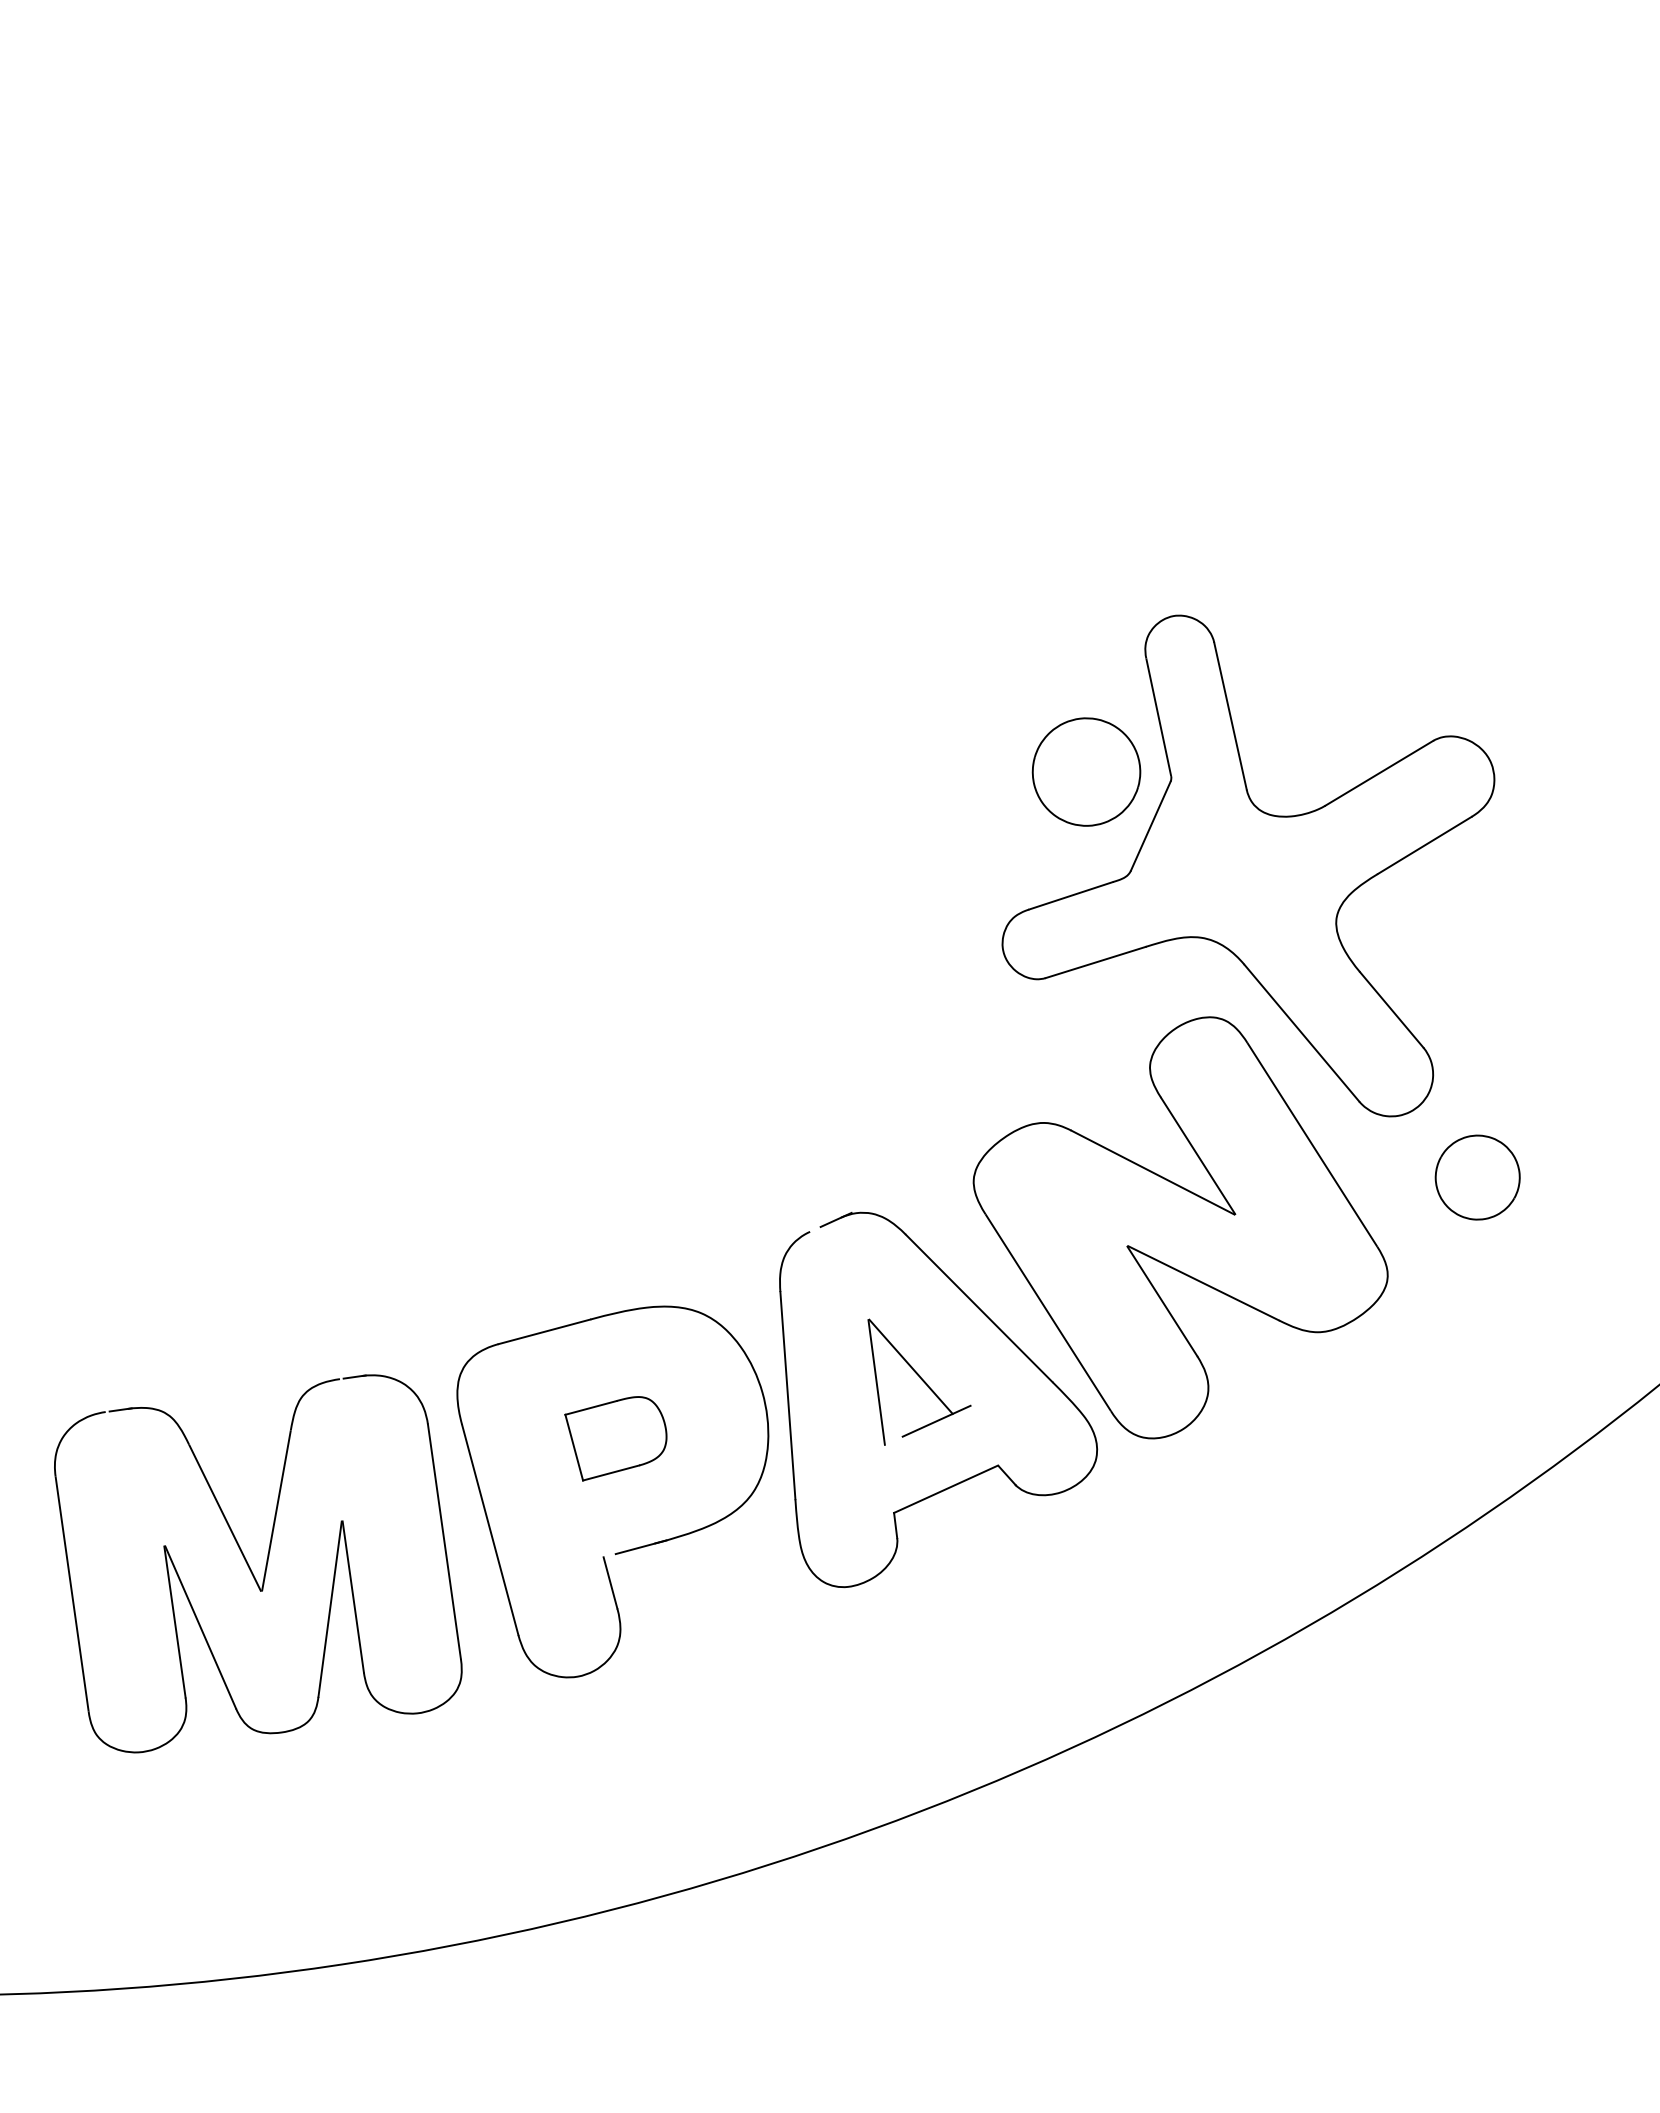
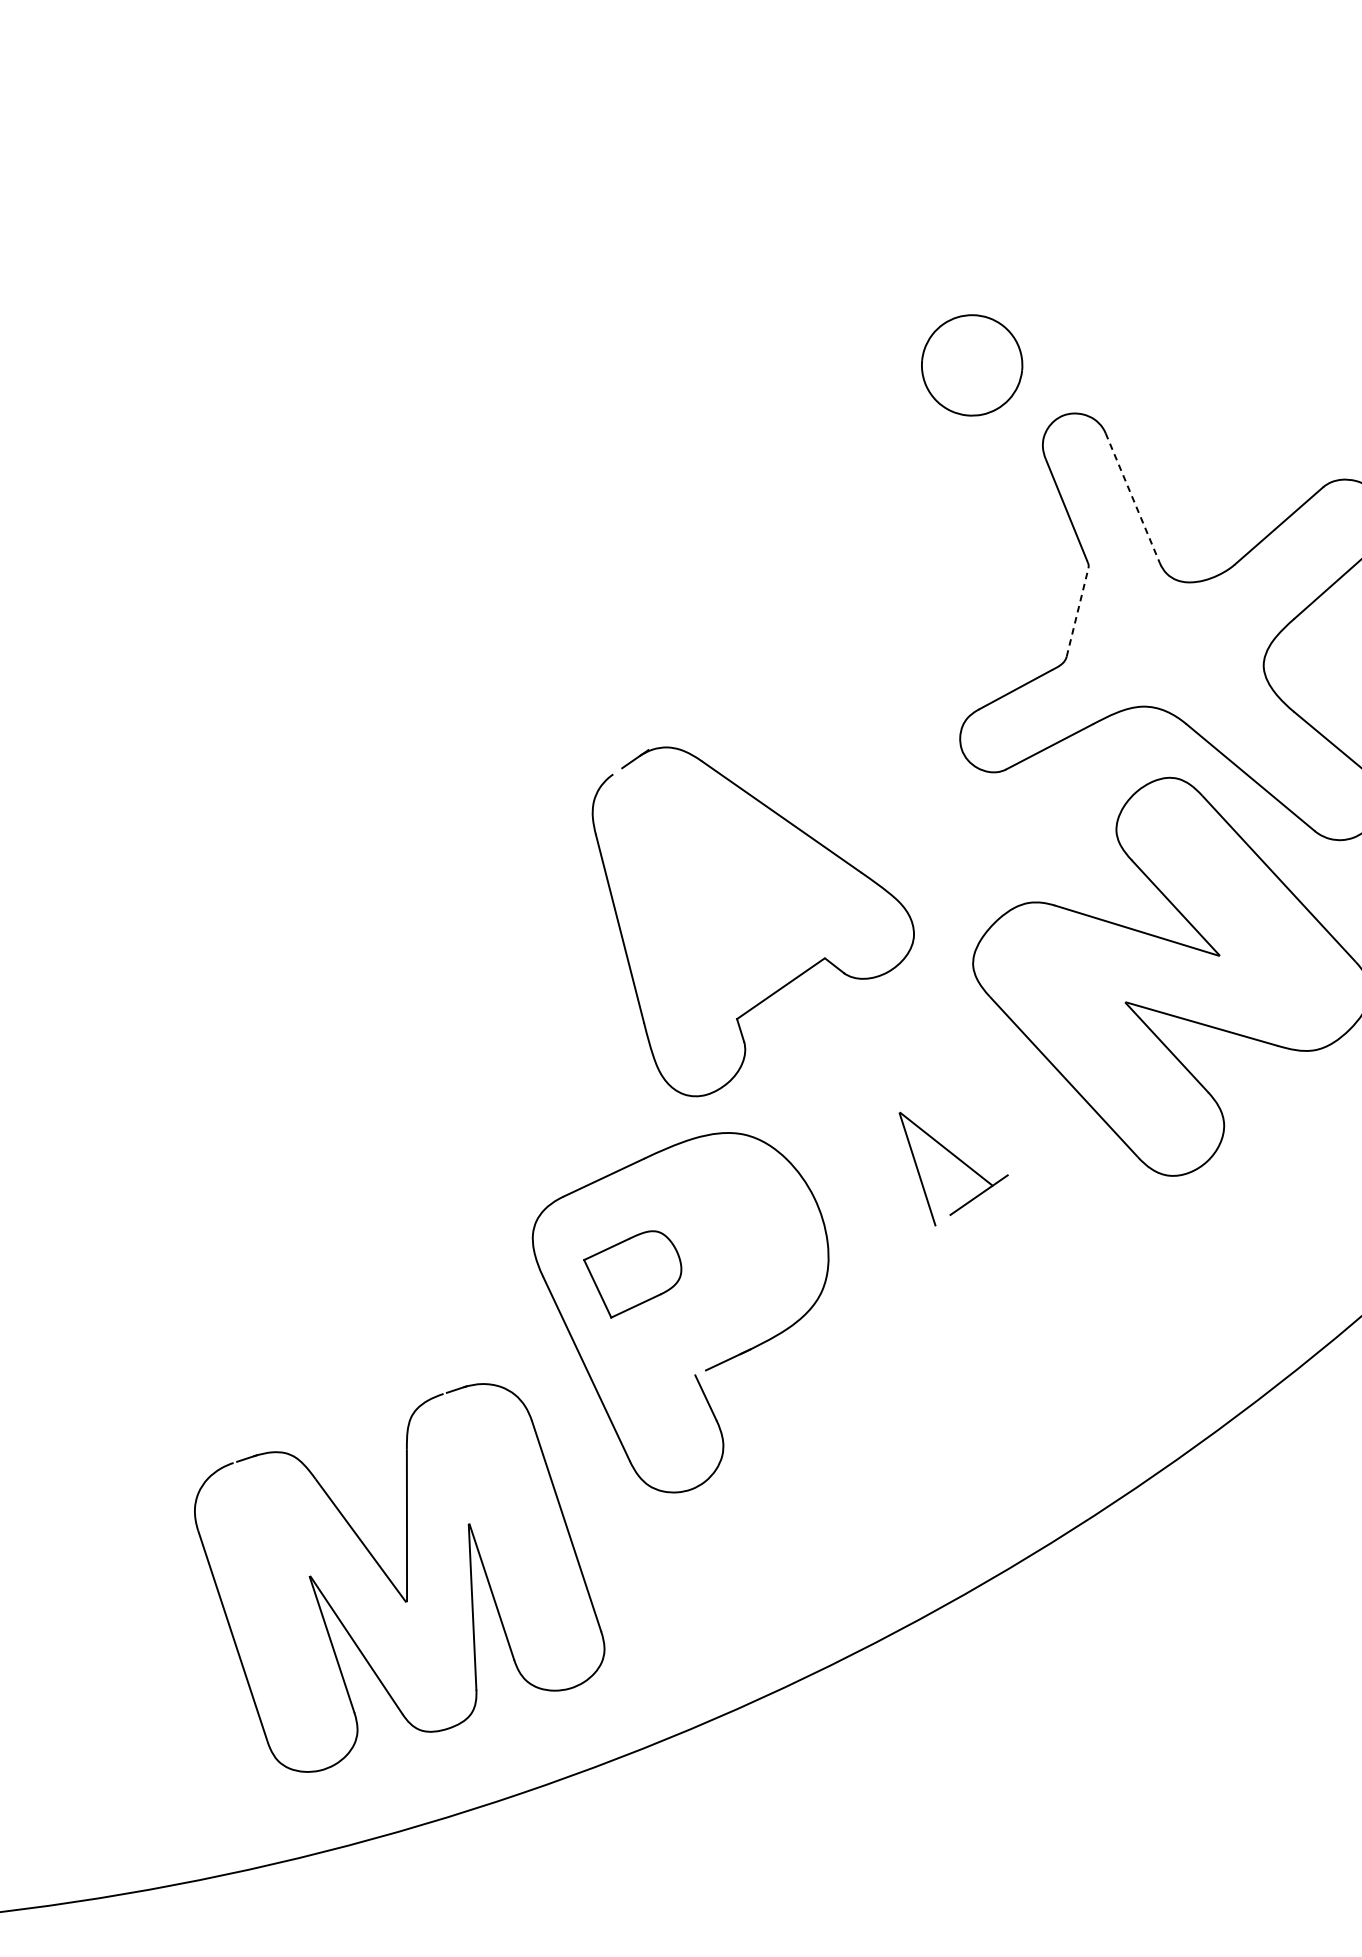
line: (1230, 716) -> (1132, 498), solid -> dashed
part: (1086, 771) -> (972, 364), moved
line: (1150, 826) -> (1077, 612), solid -> dashed
part: (615, 1438) -> (634, 1273), moved
part: (975, 1474) -> (805, 970), moved
part: (265, 1564) -> (405, 1576), moved

